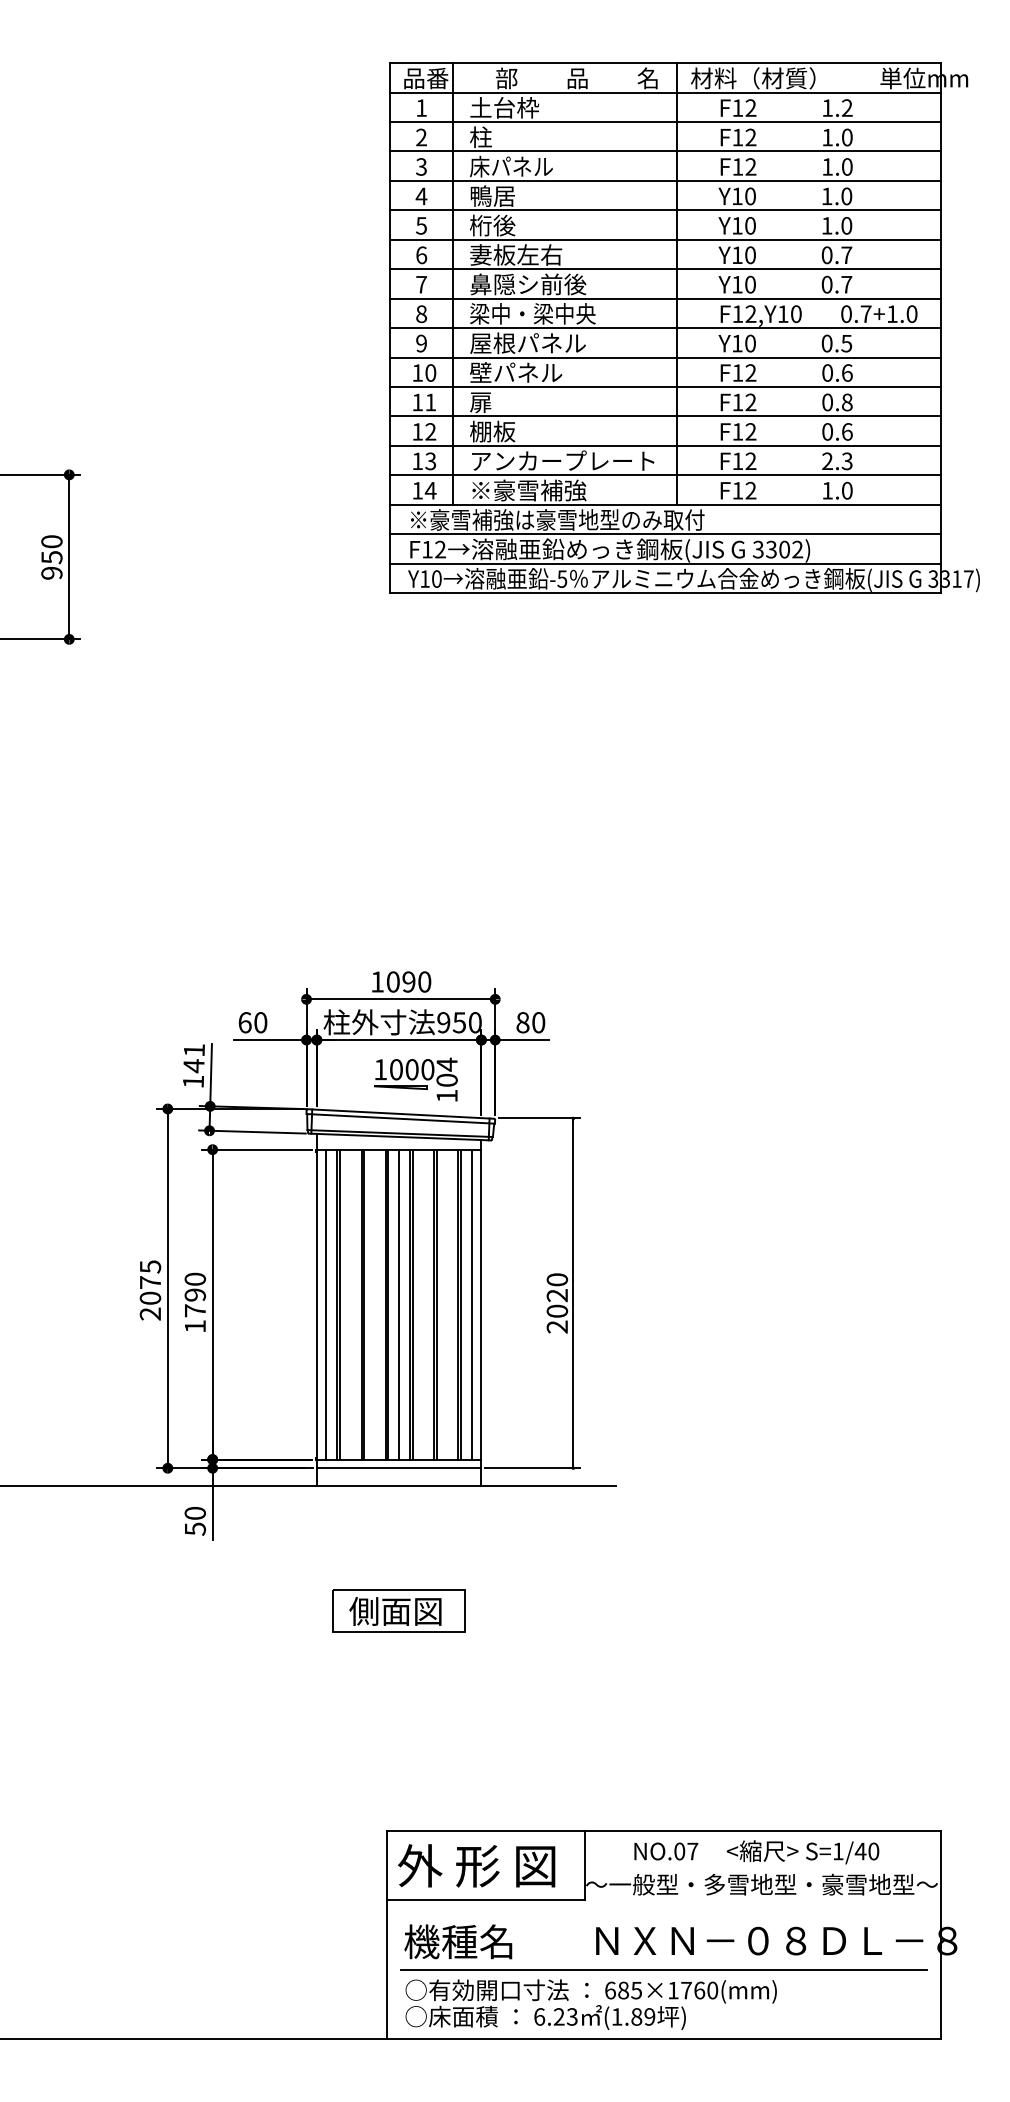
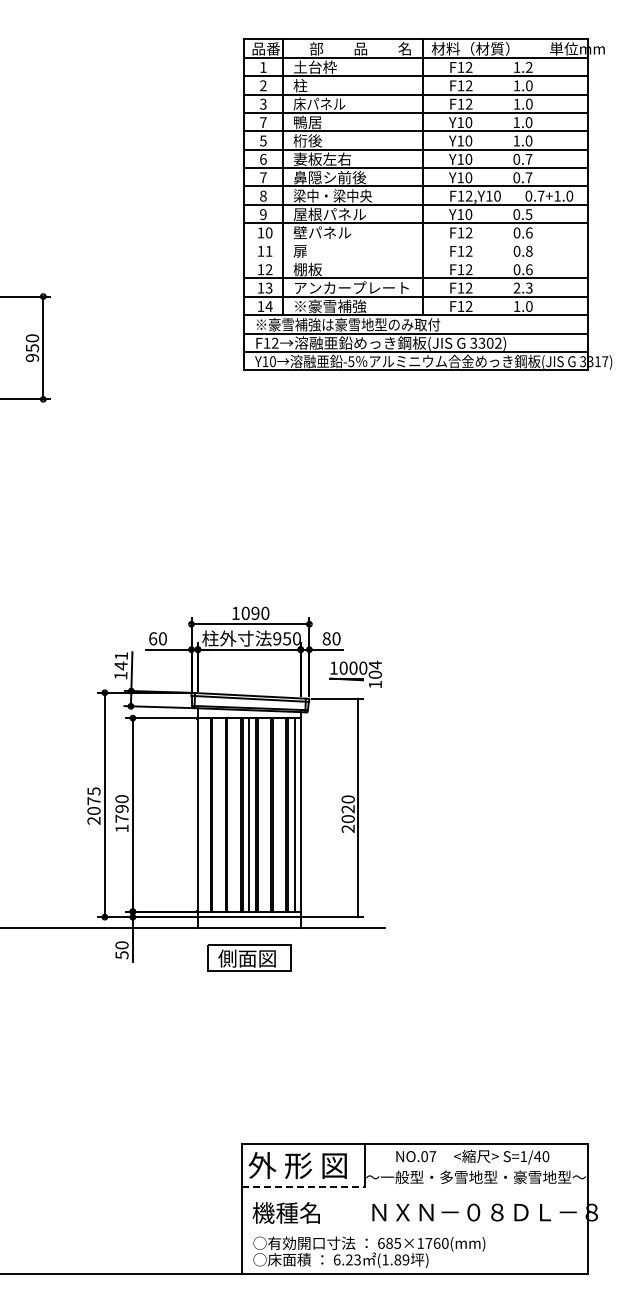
text: (420, 196) -> (262, 122), 4 -> 7
line: (665, 386) -> (415, 241), removed
line: (665, 417) -> (415, 260), removed
part: (415, 1078) -> (355, 673), moved
line: (325, 1303) -> (203, 814), removed
part: (399, 1609) -> (249, 957), moved
line: (485, 1900) -> (303, 1187), solid -> dashed
line: (663, 1969) -> (414, 1230), removed

